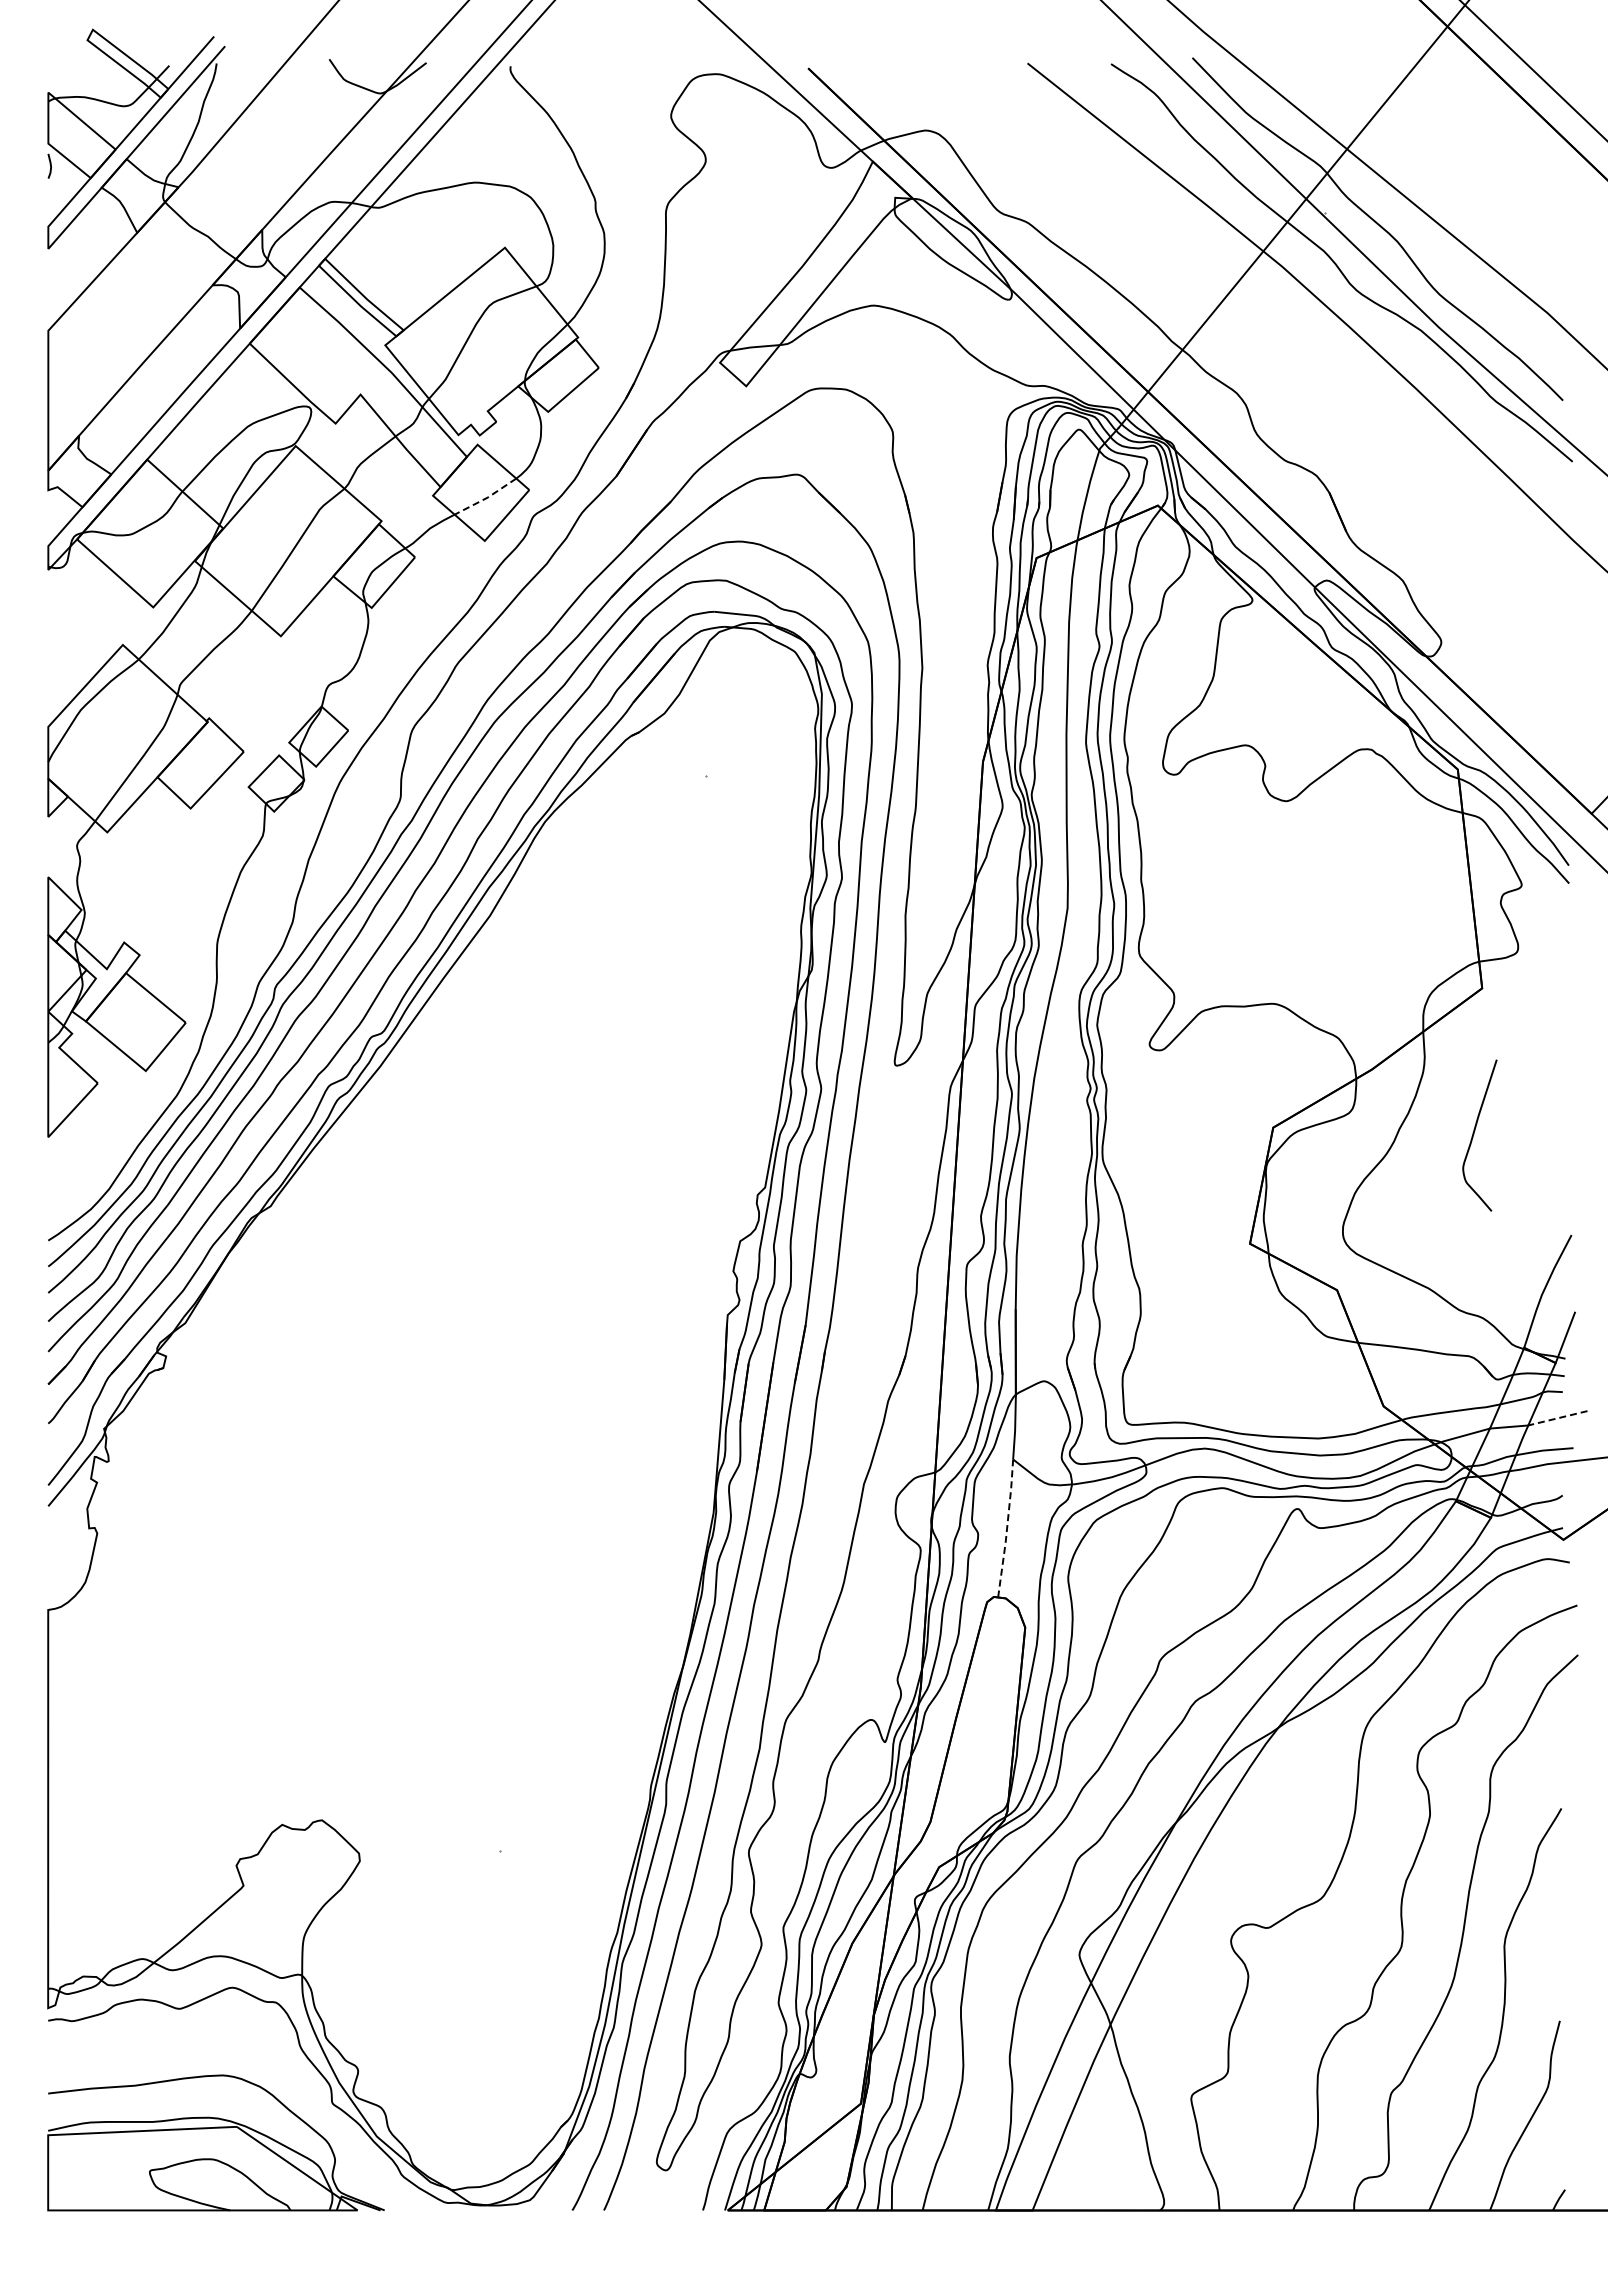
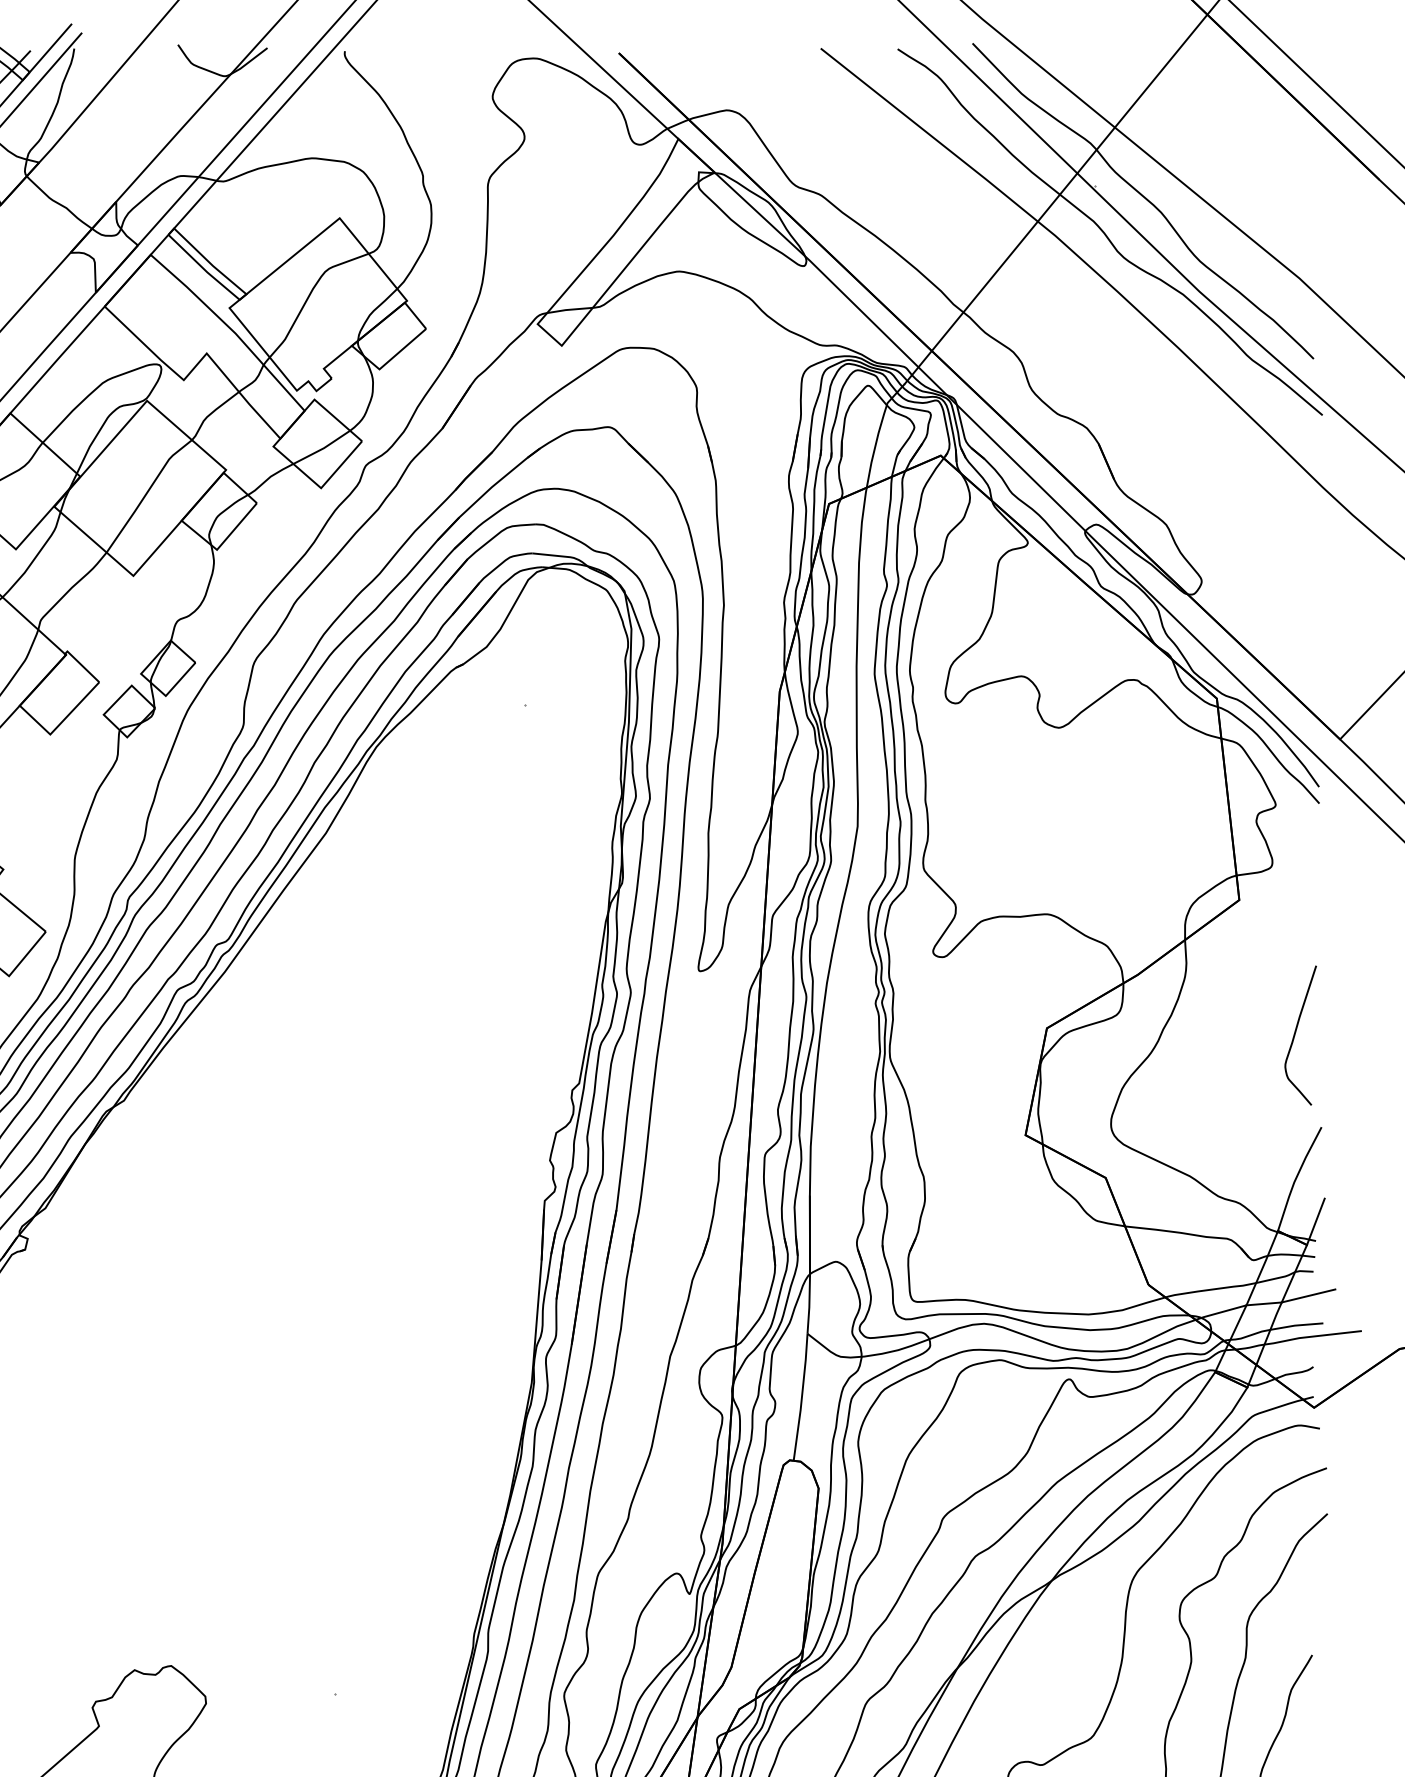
line: (487, 497) -> (323, 448), dashed -> solid
curve: (1474, 1134) -> (1295, 1034), moved
line: (1557, 1418) -> (1308, 1296), dashed -> solid
line: (1007, 1528) -> (802, 1397), dashed -> solid

